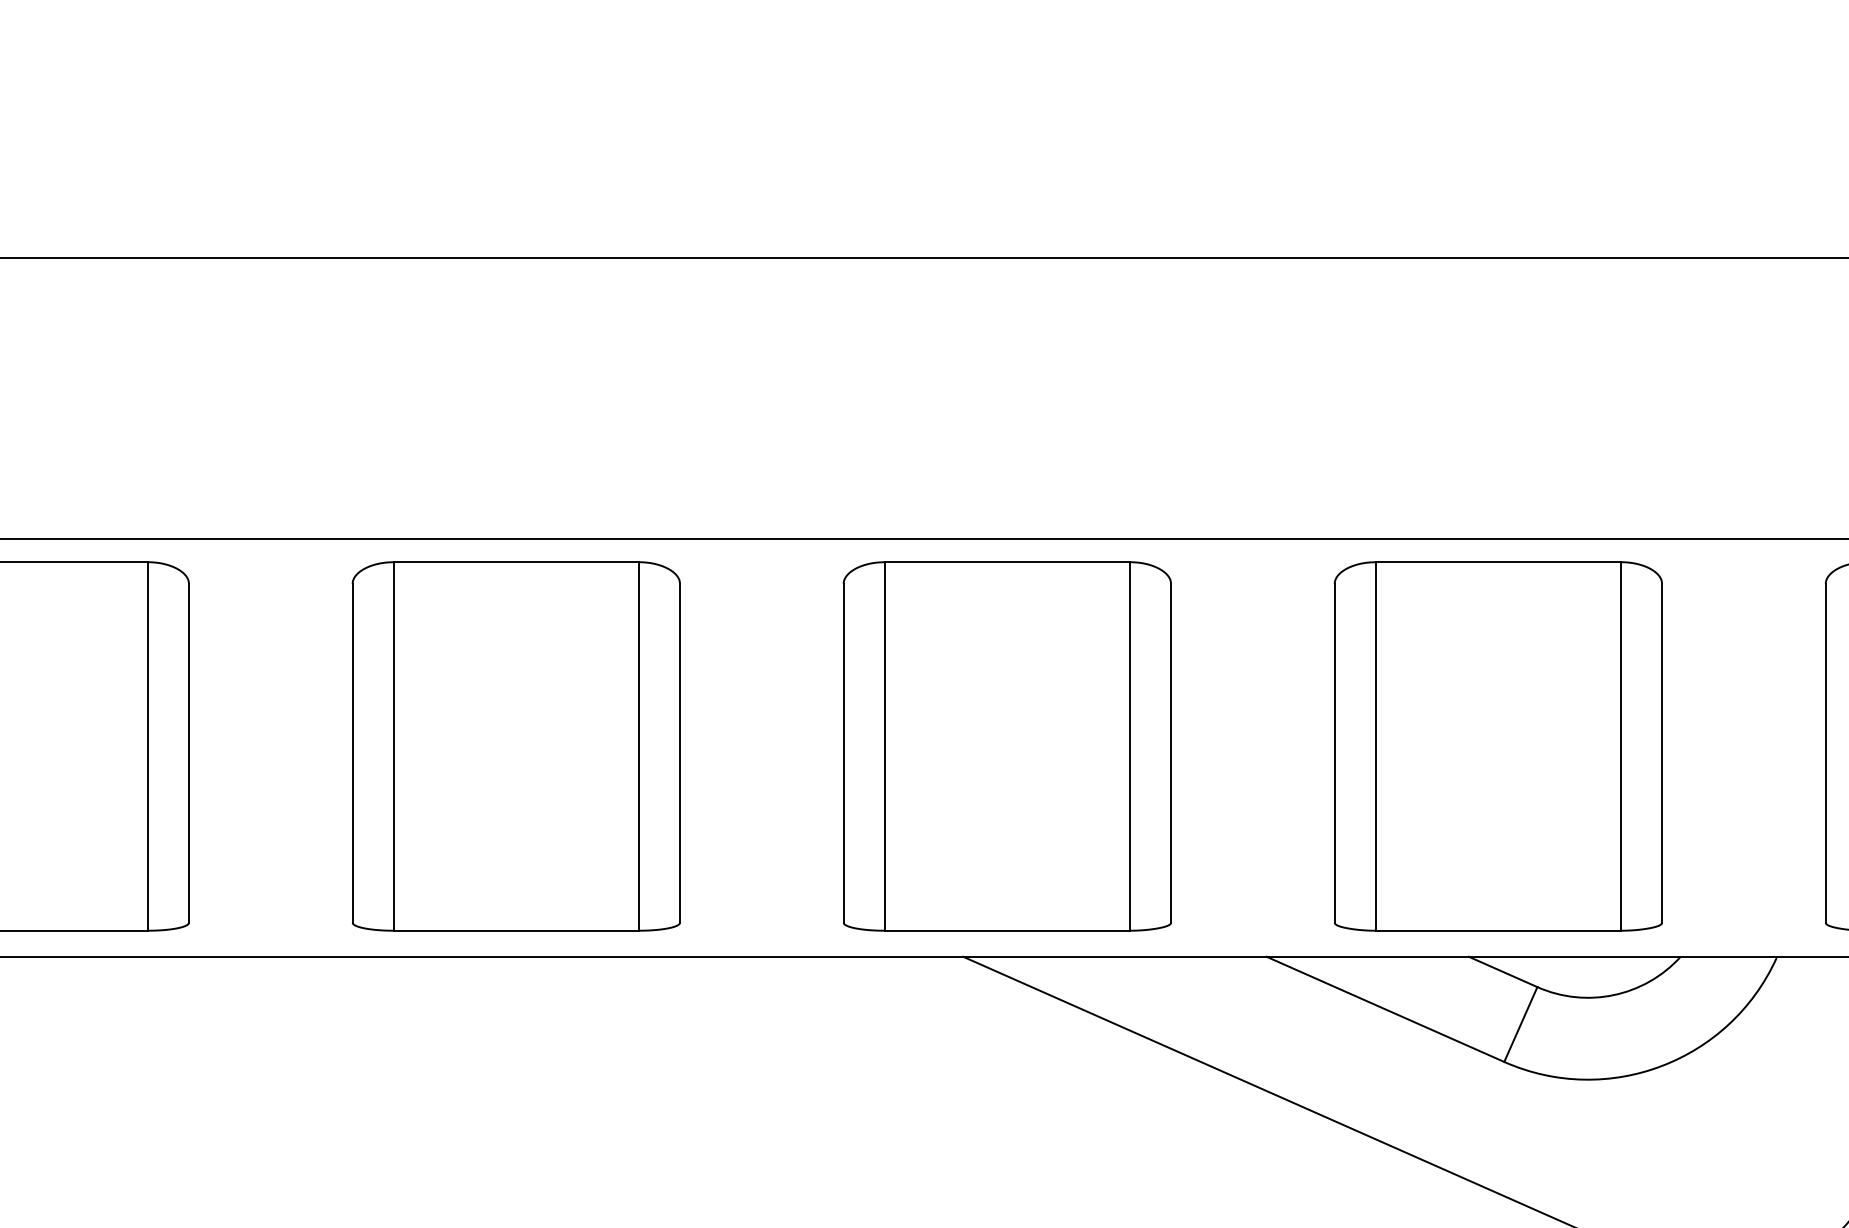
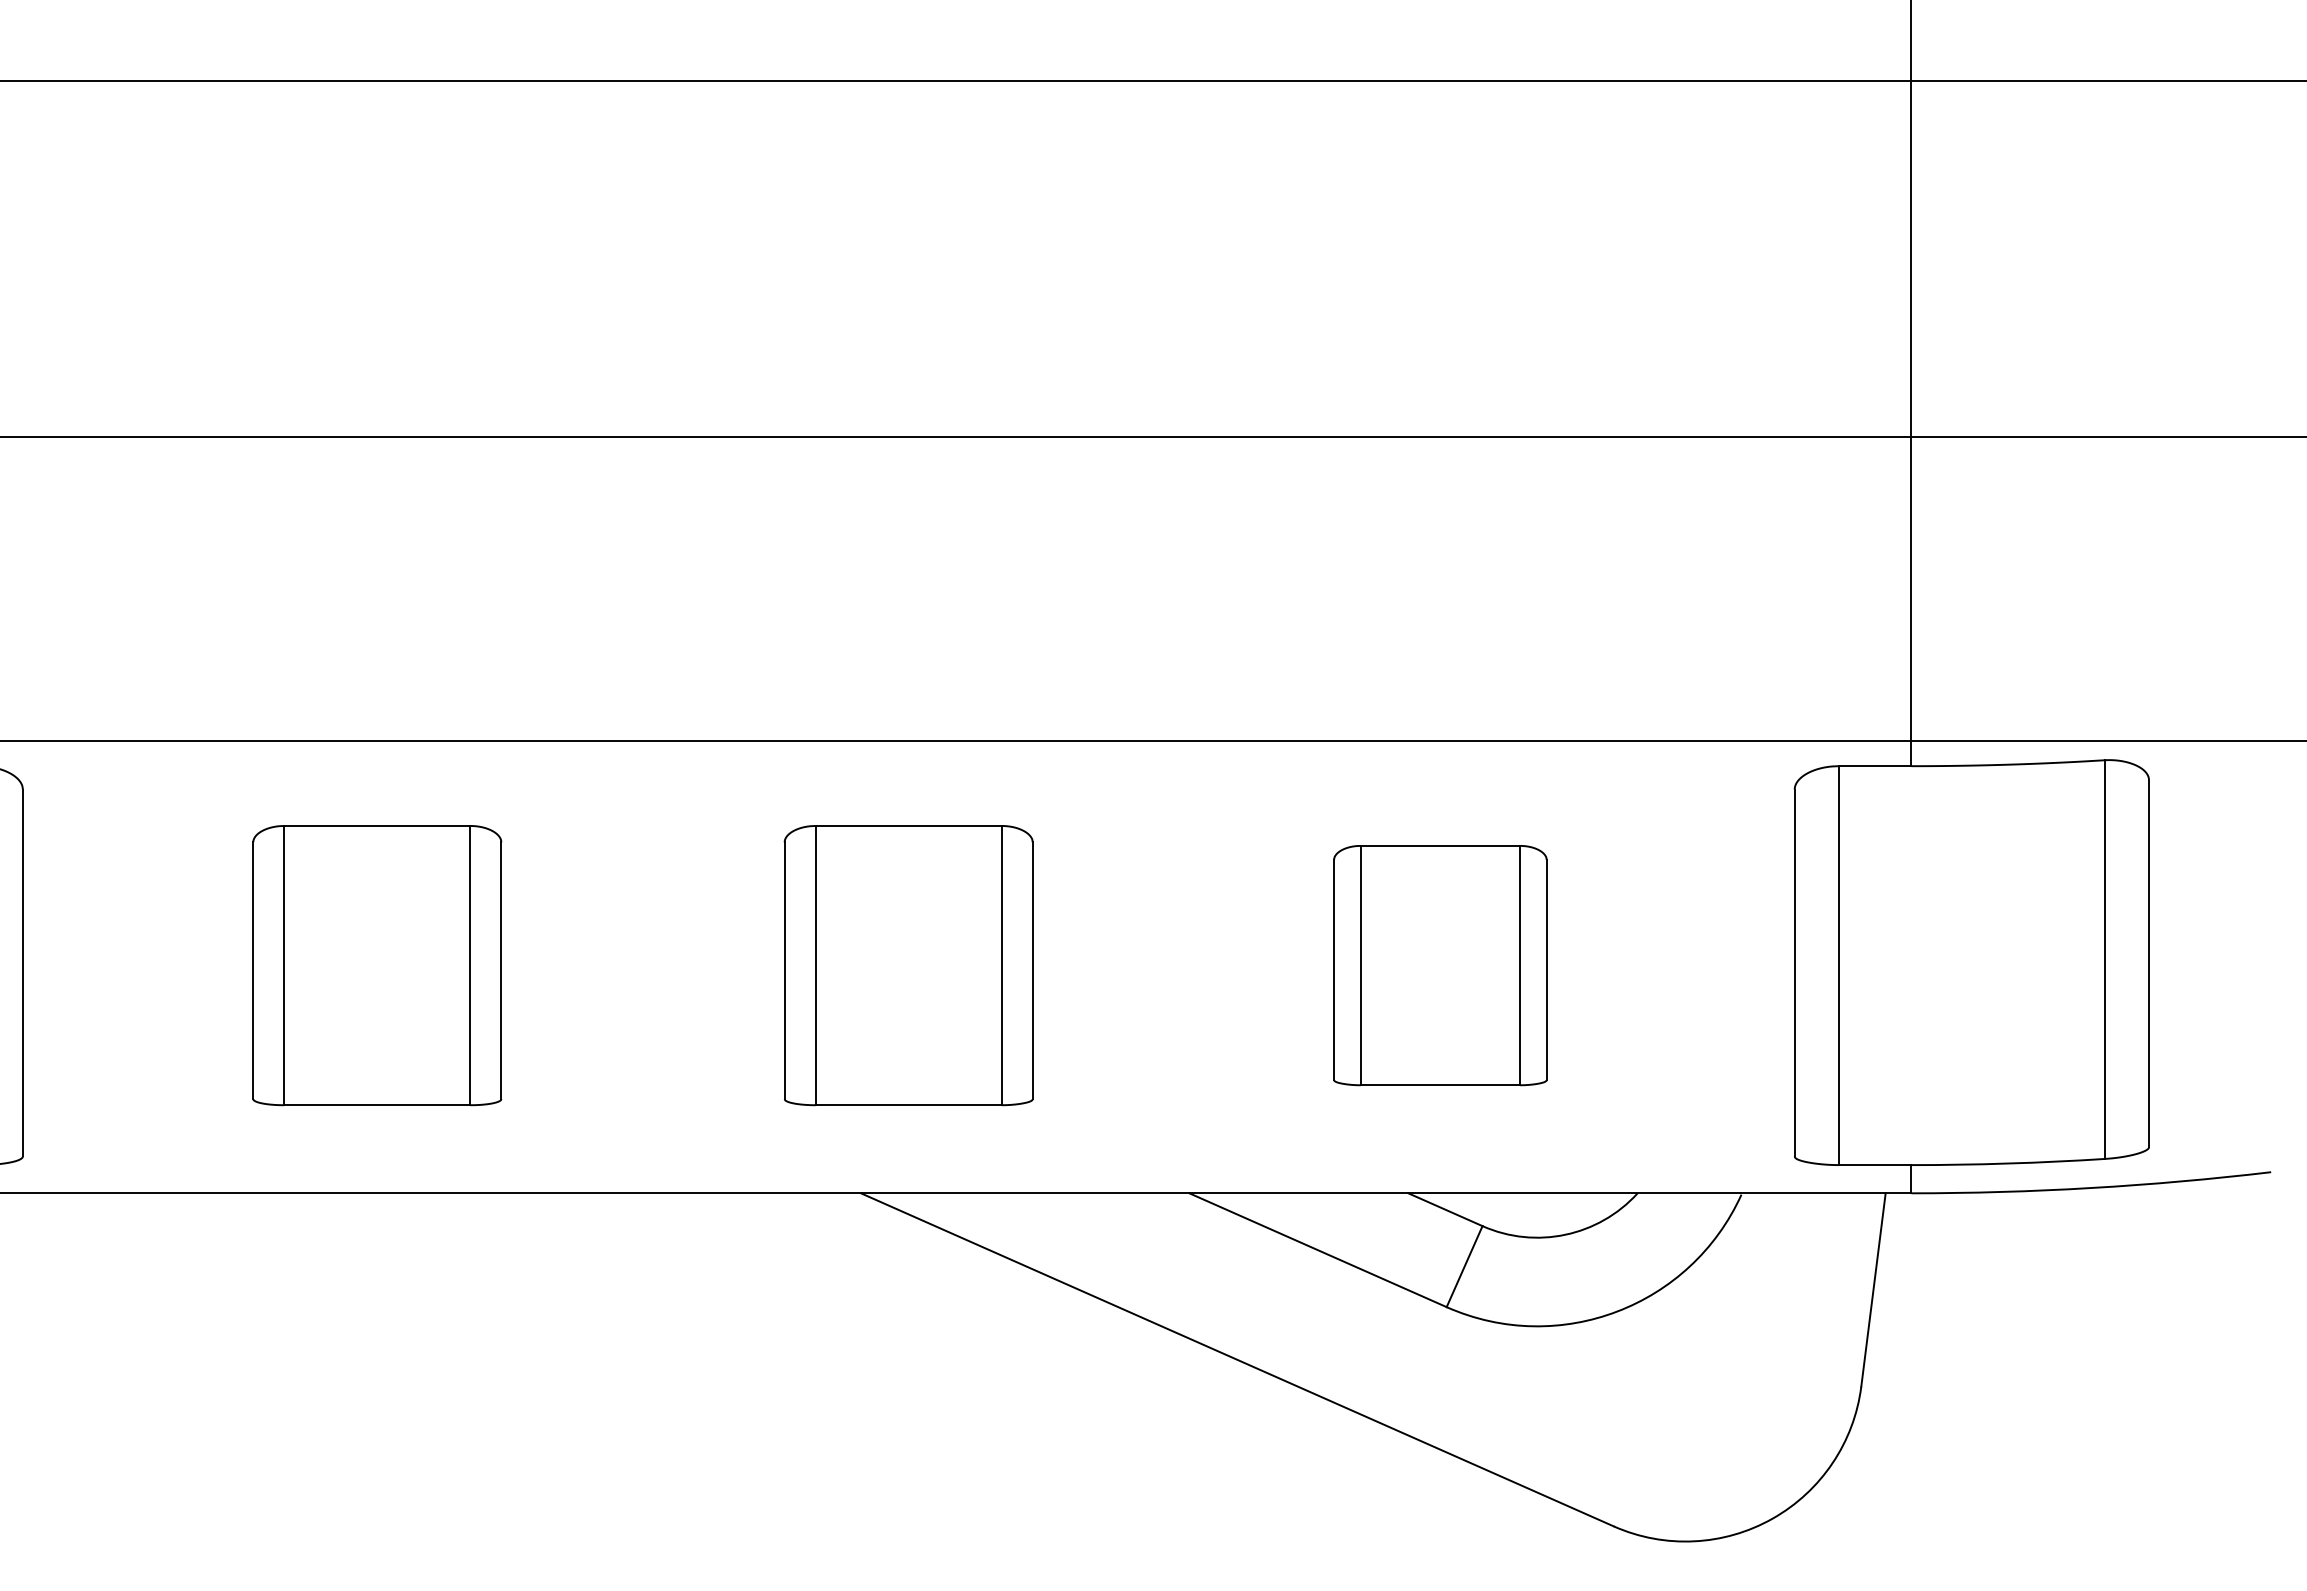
part: (516, 746) -> (377, 965), size x0.7
part: (1007, 746) -> (908, 965), size x0.7
part: (1498, 746) -> (1440, 965), size x0.6

